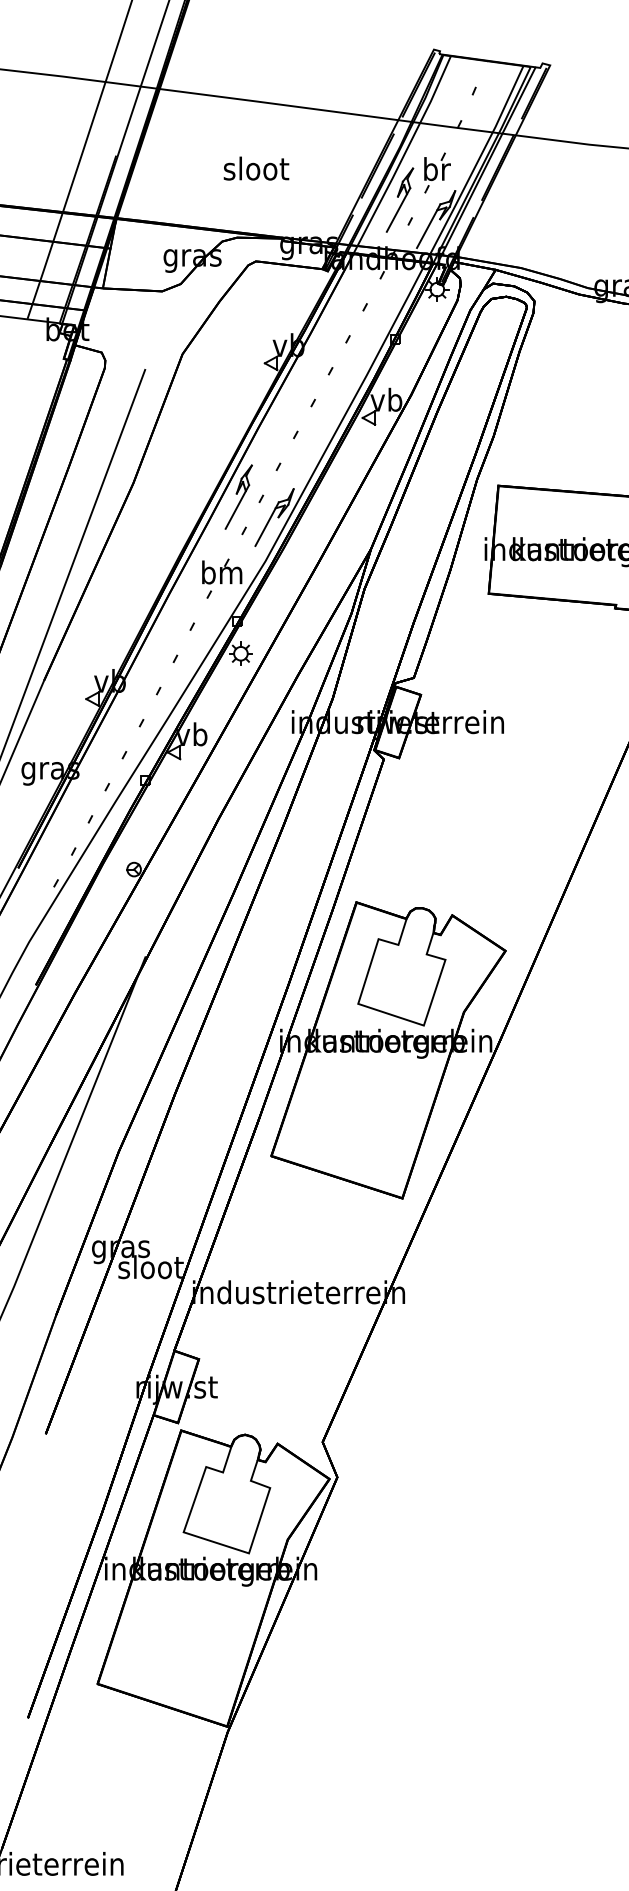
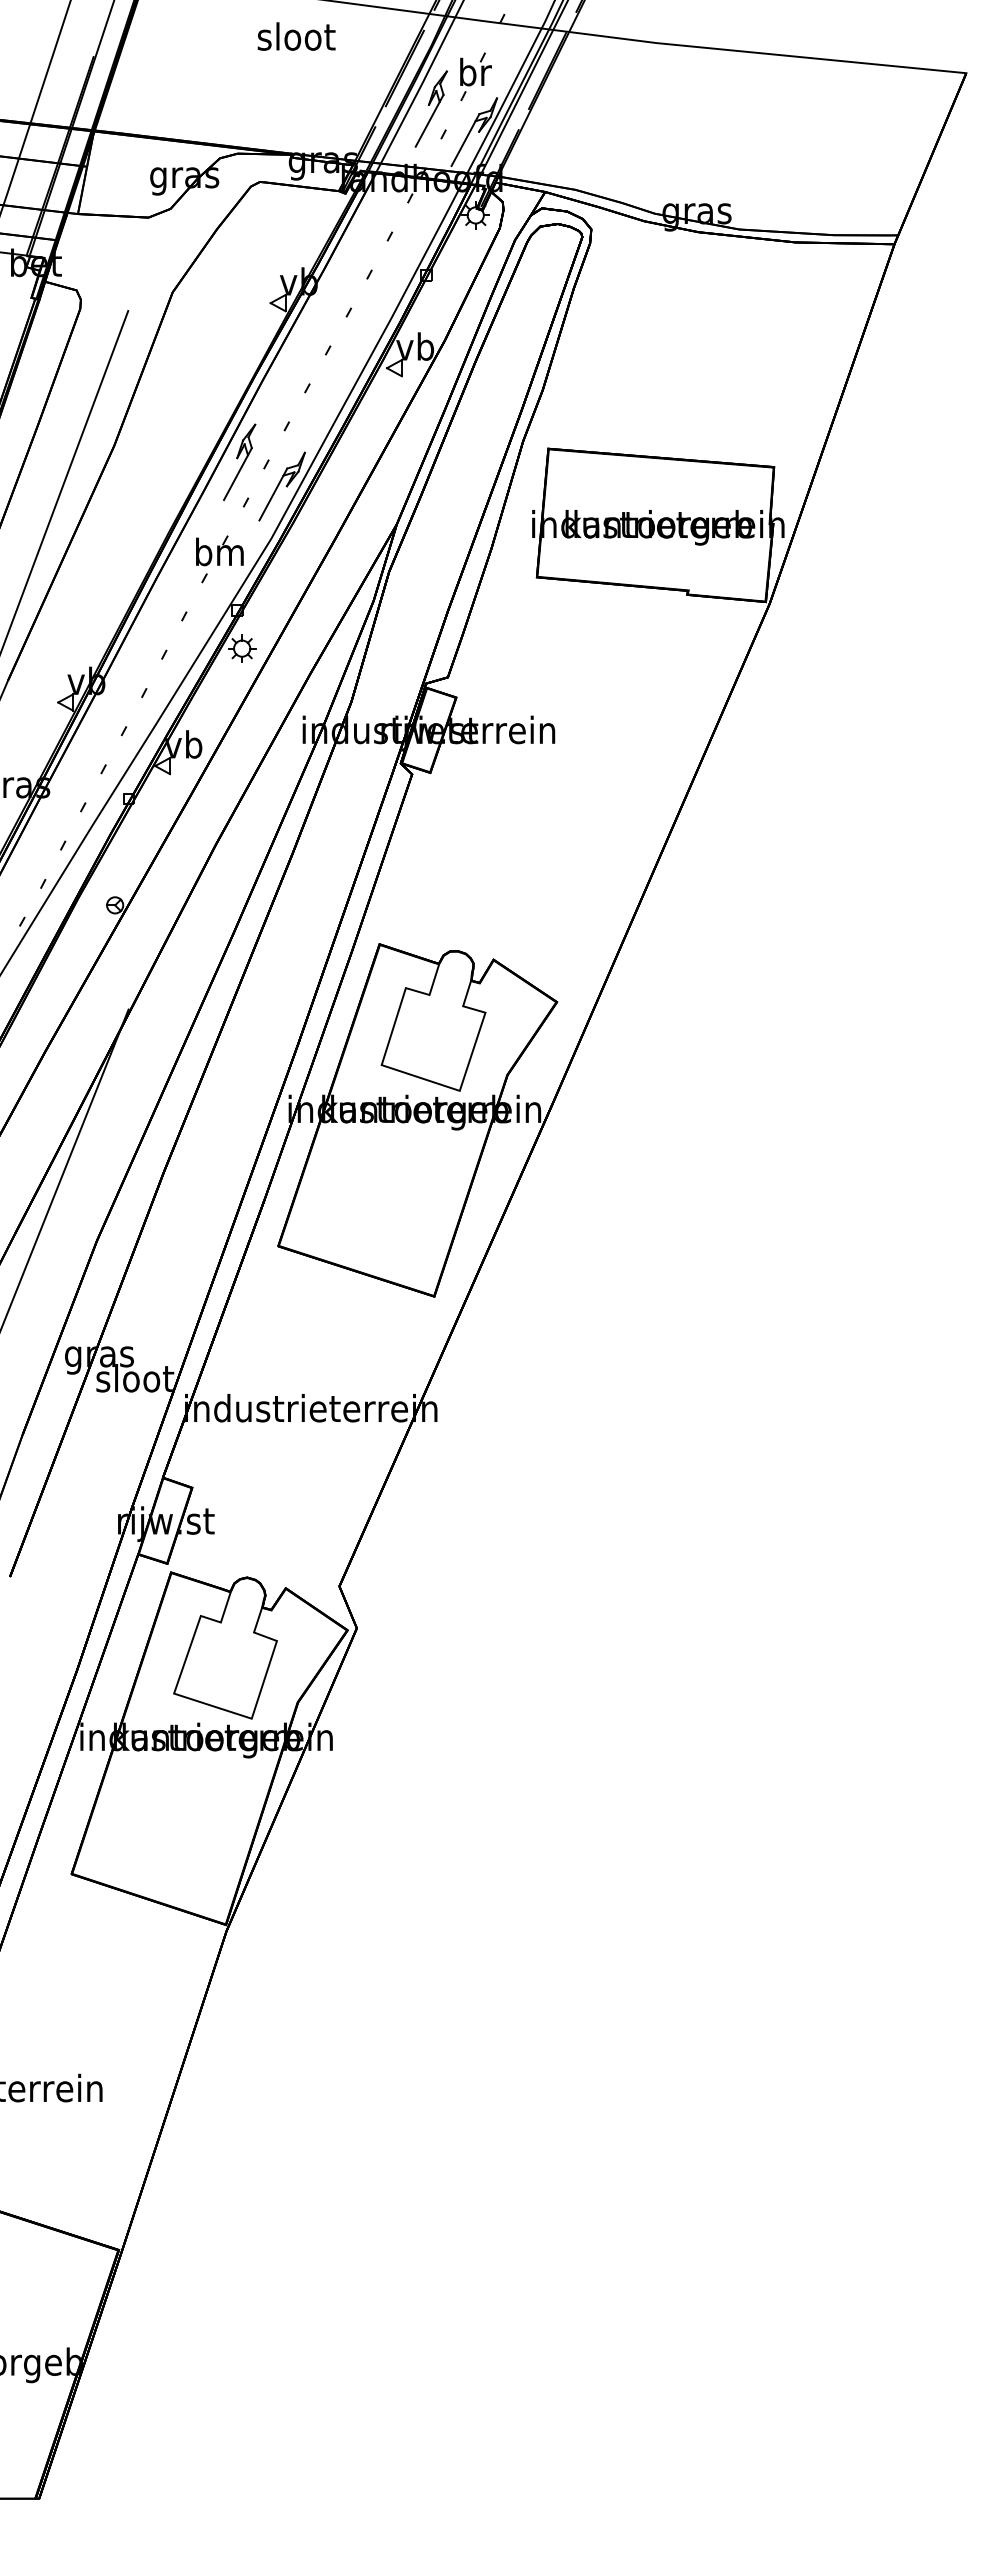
text: (256, 168) -> (296, 36), moved

